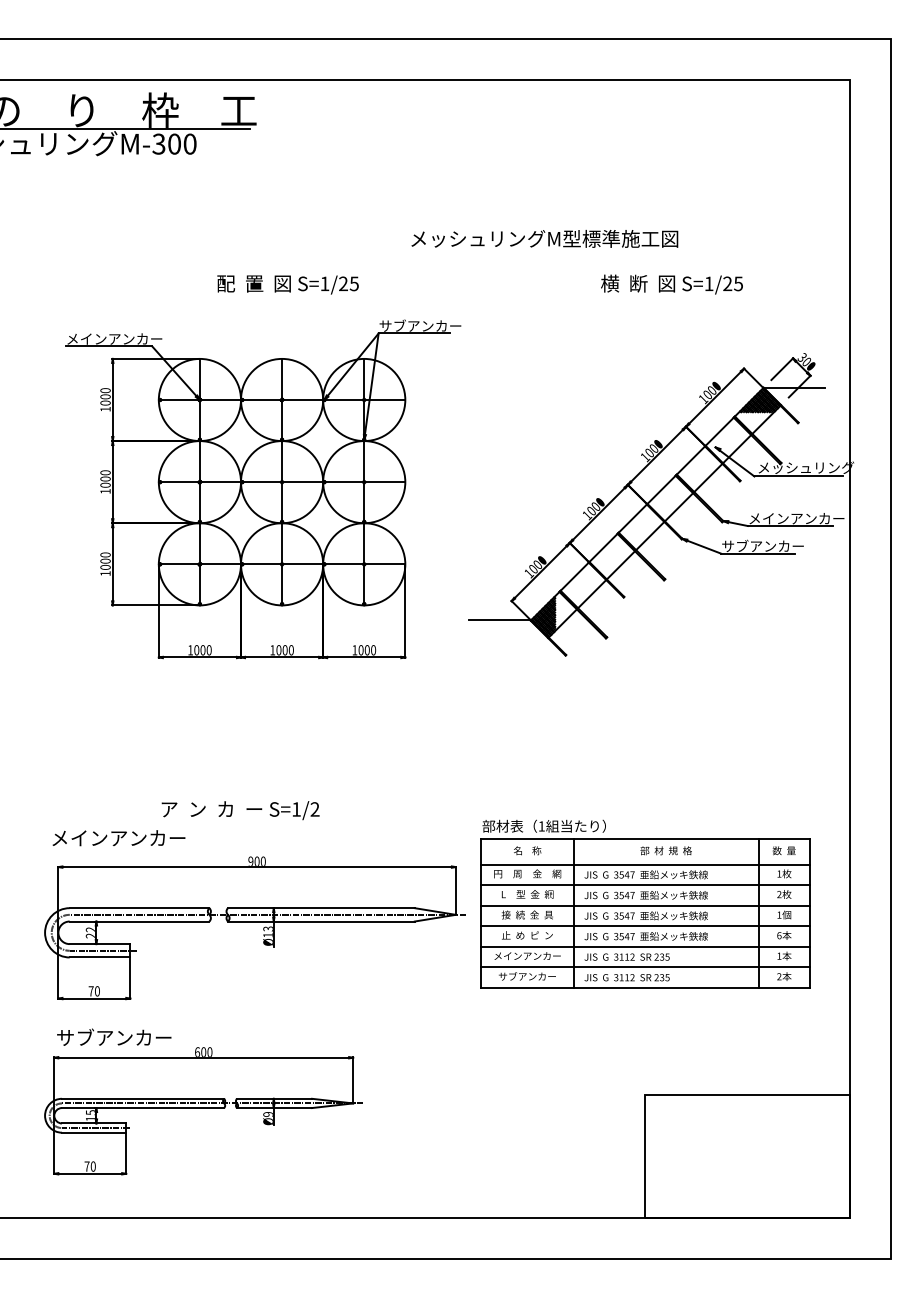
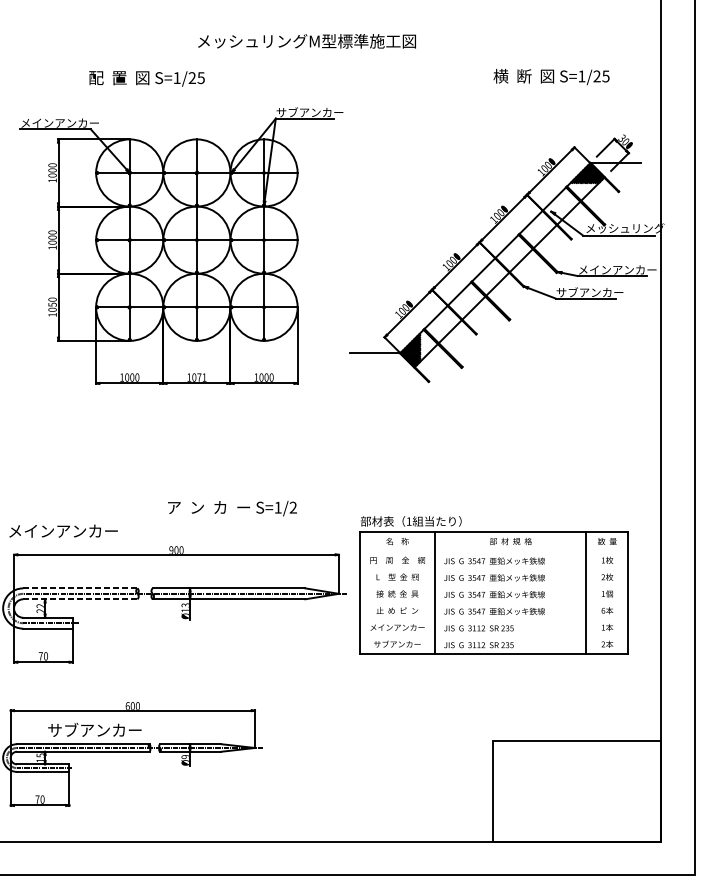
text: (544, 238) -> (306, 40), moved
text: (287, 284) -> (146, 78), moved
text: (671, 284) -> (551, 76), moved
text: (105, 560) -> (52, 304), 1000 -> 1050
text: (287, 650) -> (201, 377), 1000 -> 1071
text: (240, 810) -> (232, 508), moved
line: (645, 864) -> (493, 552), removed
line: (645, 885) -> (493, 569), removed
line: (645, 905) -> (493, 586), removed
line: (139, 908) -> (80, 588), solid -> dashed
line: (139, 921) -> (80, 599), solid -> dashed
line: (645, 926) -> (493, 603), removed
line: (645, 946) -> (493, 619), removed
line: (645, 967) -> (493, 636), removed
text: (114, 1036) -> (95, 729), moved

